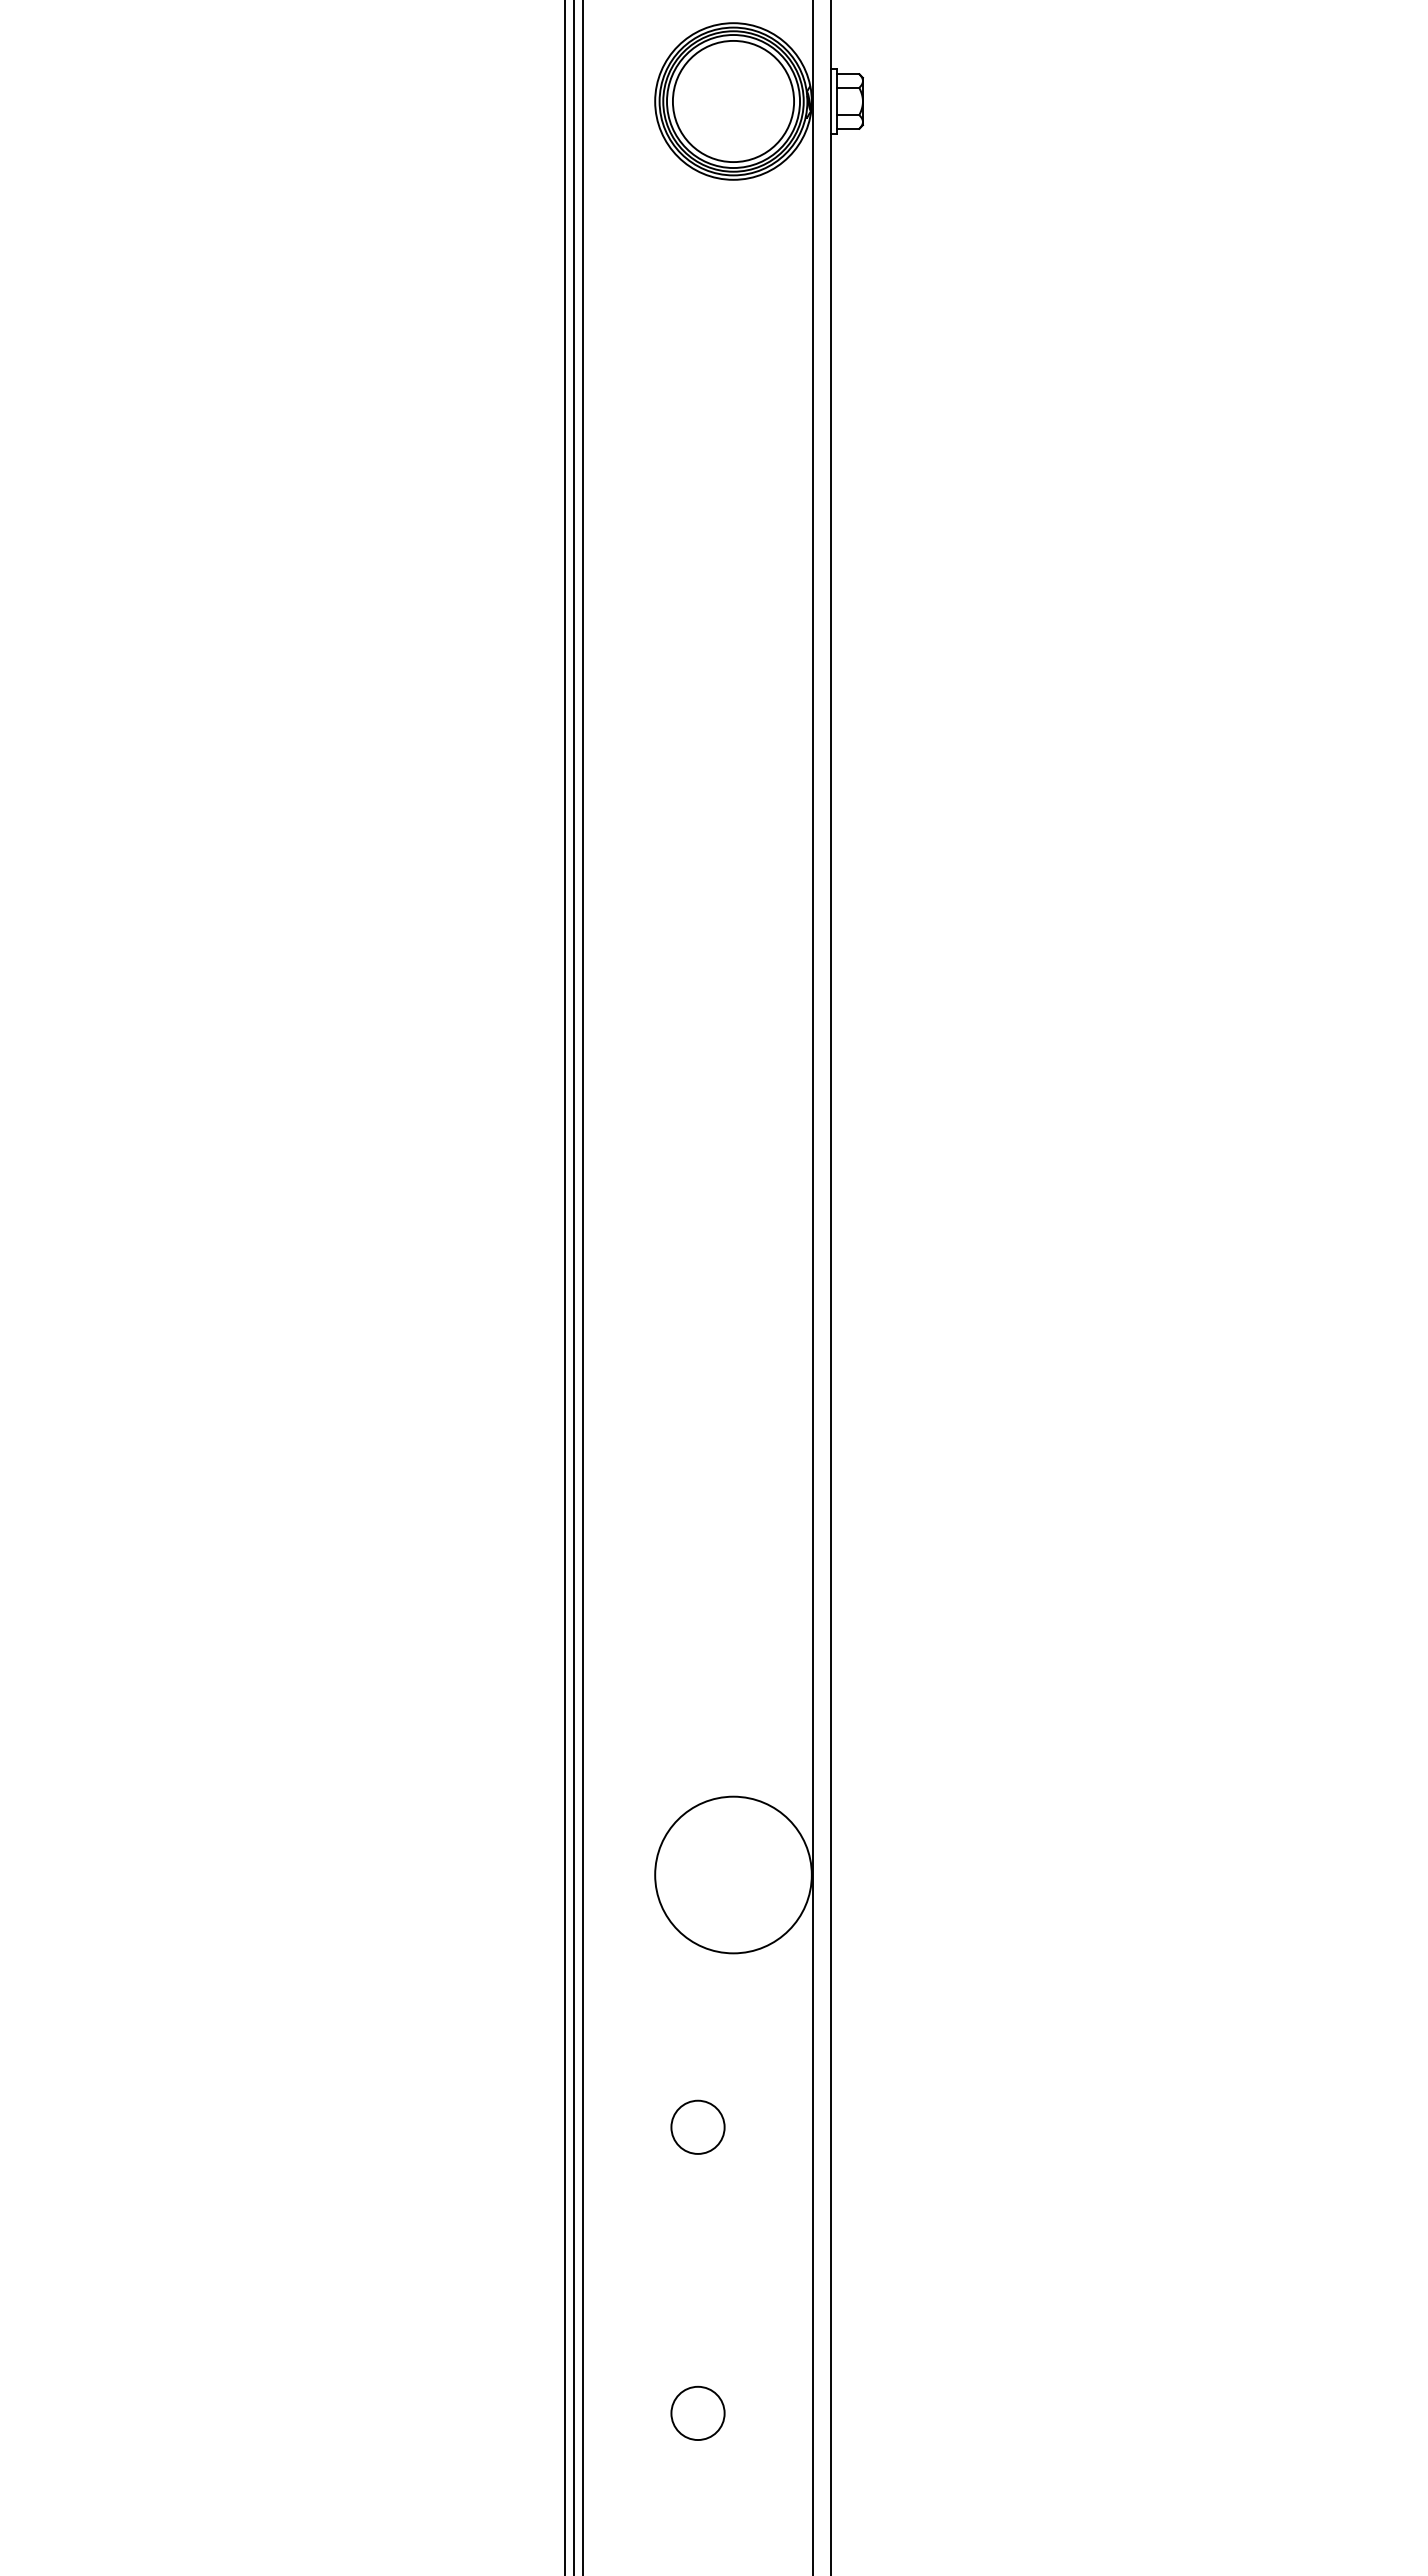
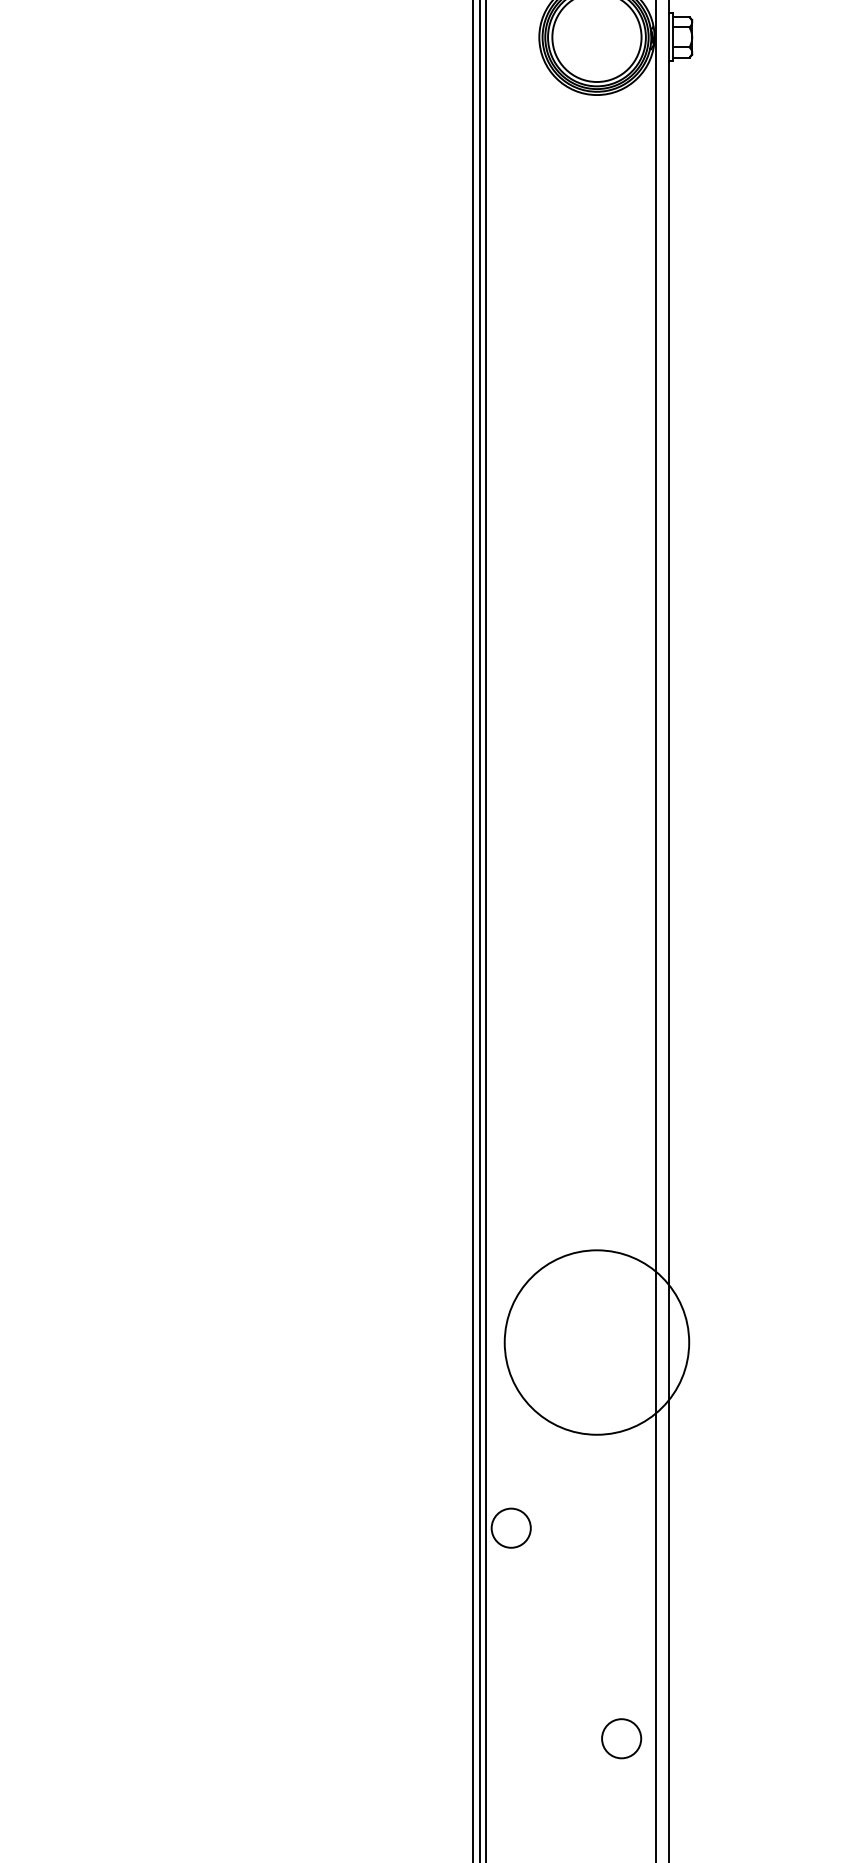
circle: (733, 1874) -> (596, 1342), size x1.6
circle: (697, 2126) -> (510, 1527), moved
circle: (697, 2412) -> (621, 1738), moved

